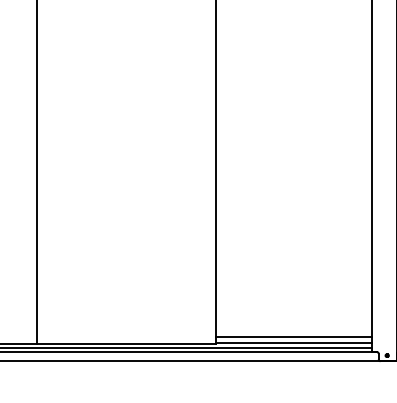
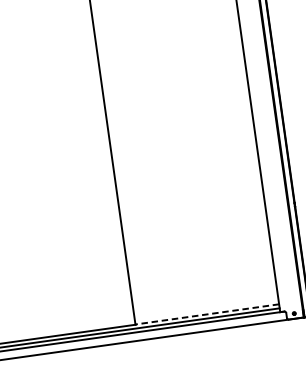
line: (293, 337) -> (205, 309), removed
line: (293, 343) -> (206, 314), solid -> dashed

